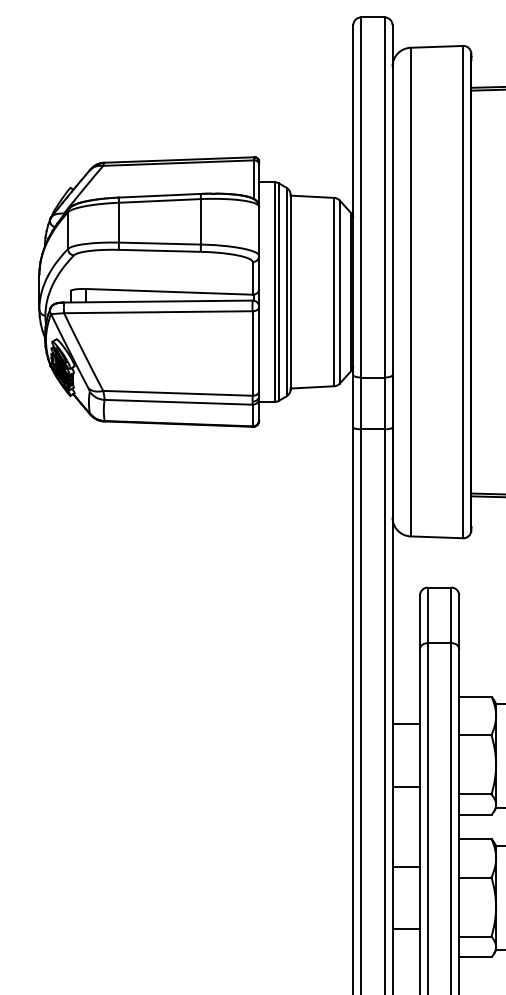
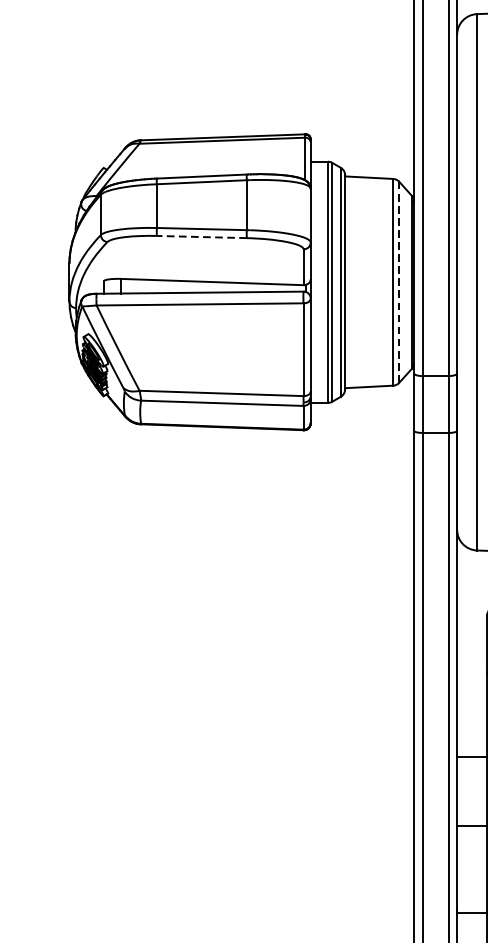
line: (160, 250) -> (202, 236), solid -> dashed
line: (339, 292) -> (398, 282), solid -> dashed

